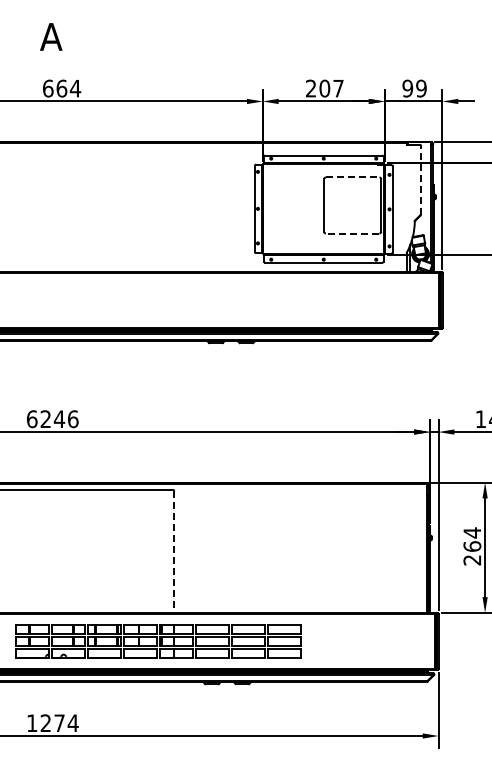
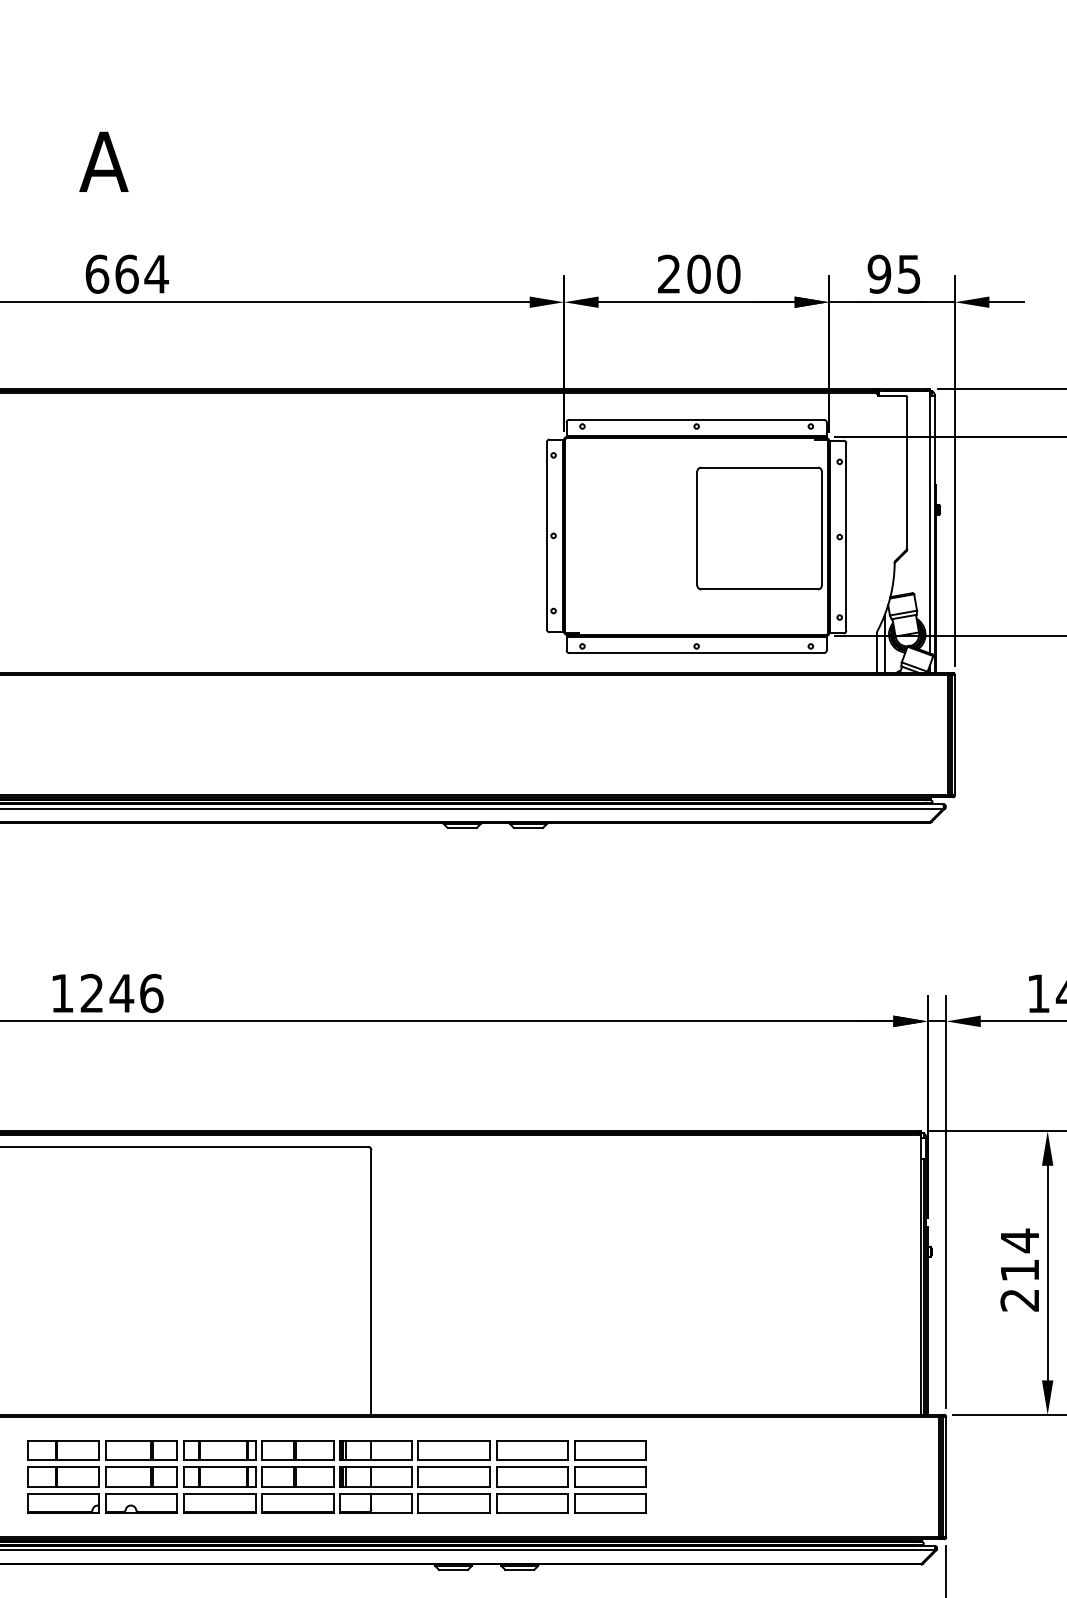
text: (338, 88) -> (728, 274), 207 -> 200
text: (421, 88) -> (909, 274), 99 -> 95
line: (352, 177) -> (759, 467), dashed -> solid
line: (420, 179) -> (907, 471), dashed -> solid
line: (352, 233) -> (759, 589), dashed -> solid
text: (32, 419) -> (63, 994), 6246 -> 1246
text: (472, 546) -> (1020, 1270), 264 -> 214
line: (174, 552) -> (371, 1283), dashed -> solid

